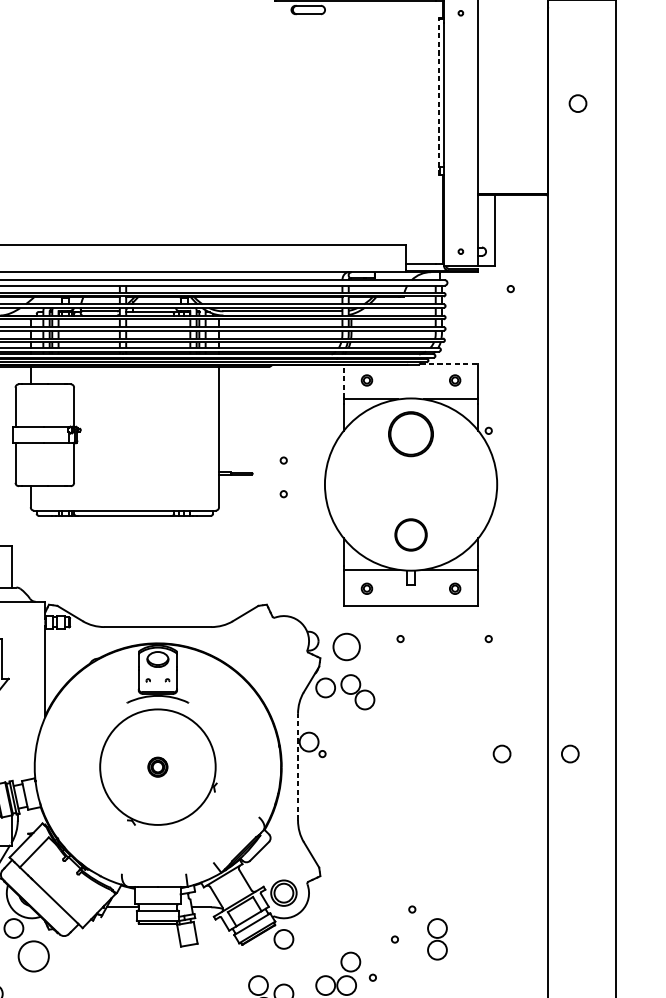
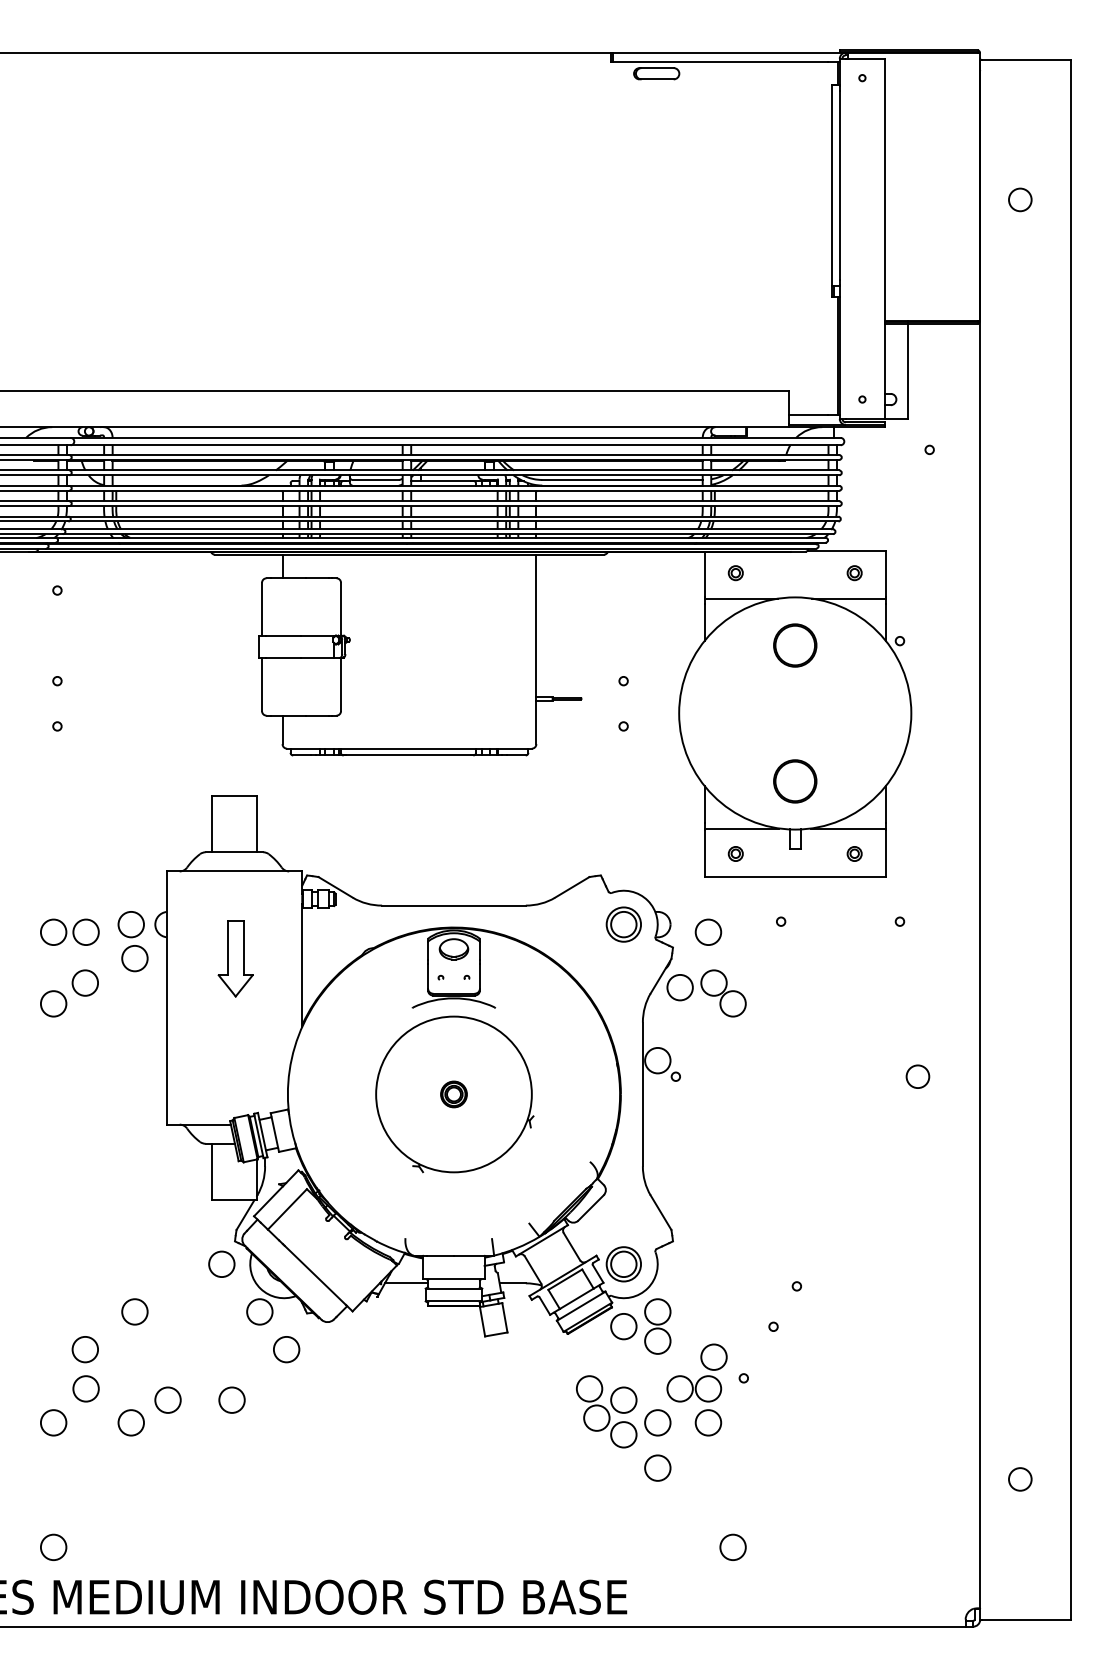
line: (438, 96) -> (832, 190), dashed -> solid
line: (449, 363) -> (847, 550), dashed -> solid
line: (343, 381) -> (704, 574), dashed -> solid
circle: (411, 434) -> (795, 645), size x0.71
part: (283, 641) -> (623, 924), added
circle: (346, 646) -> (708, 931), size x0.71
circle: (570, 753) -> (1009, 1076), removed
line: (297, 767) -> (642, 1094), dashed -> solid
part: (437, 939) -> (657, 1326), moved
circle: (33, 956) -> (286, 1349), size x0.62

